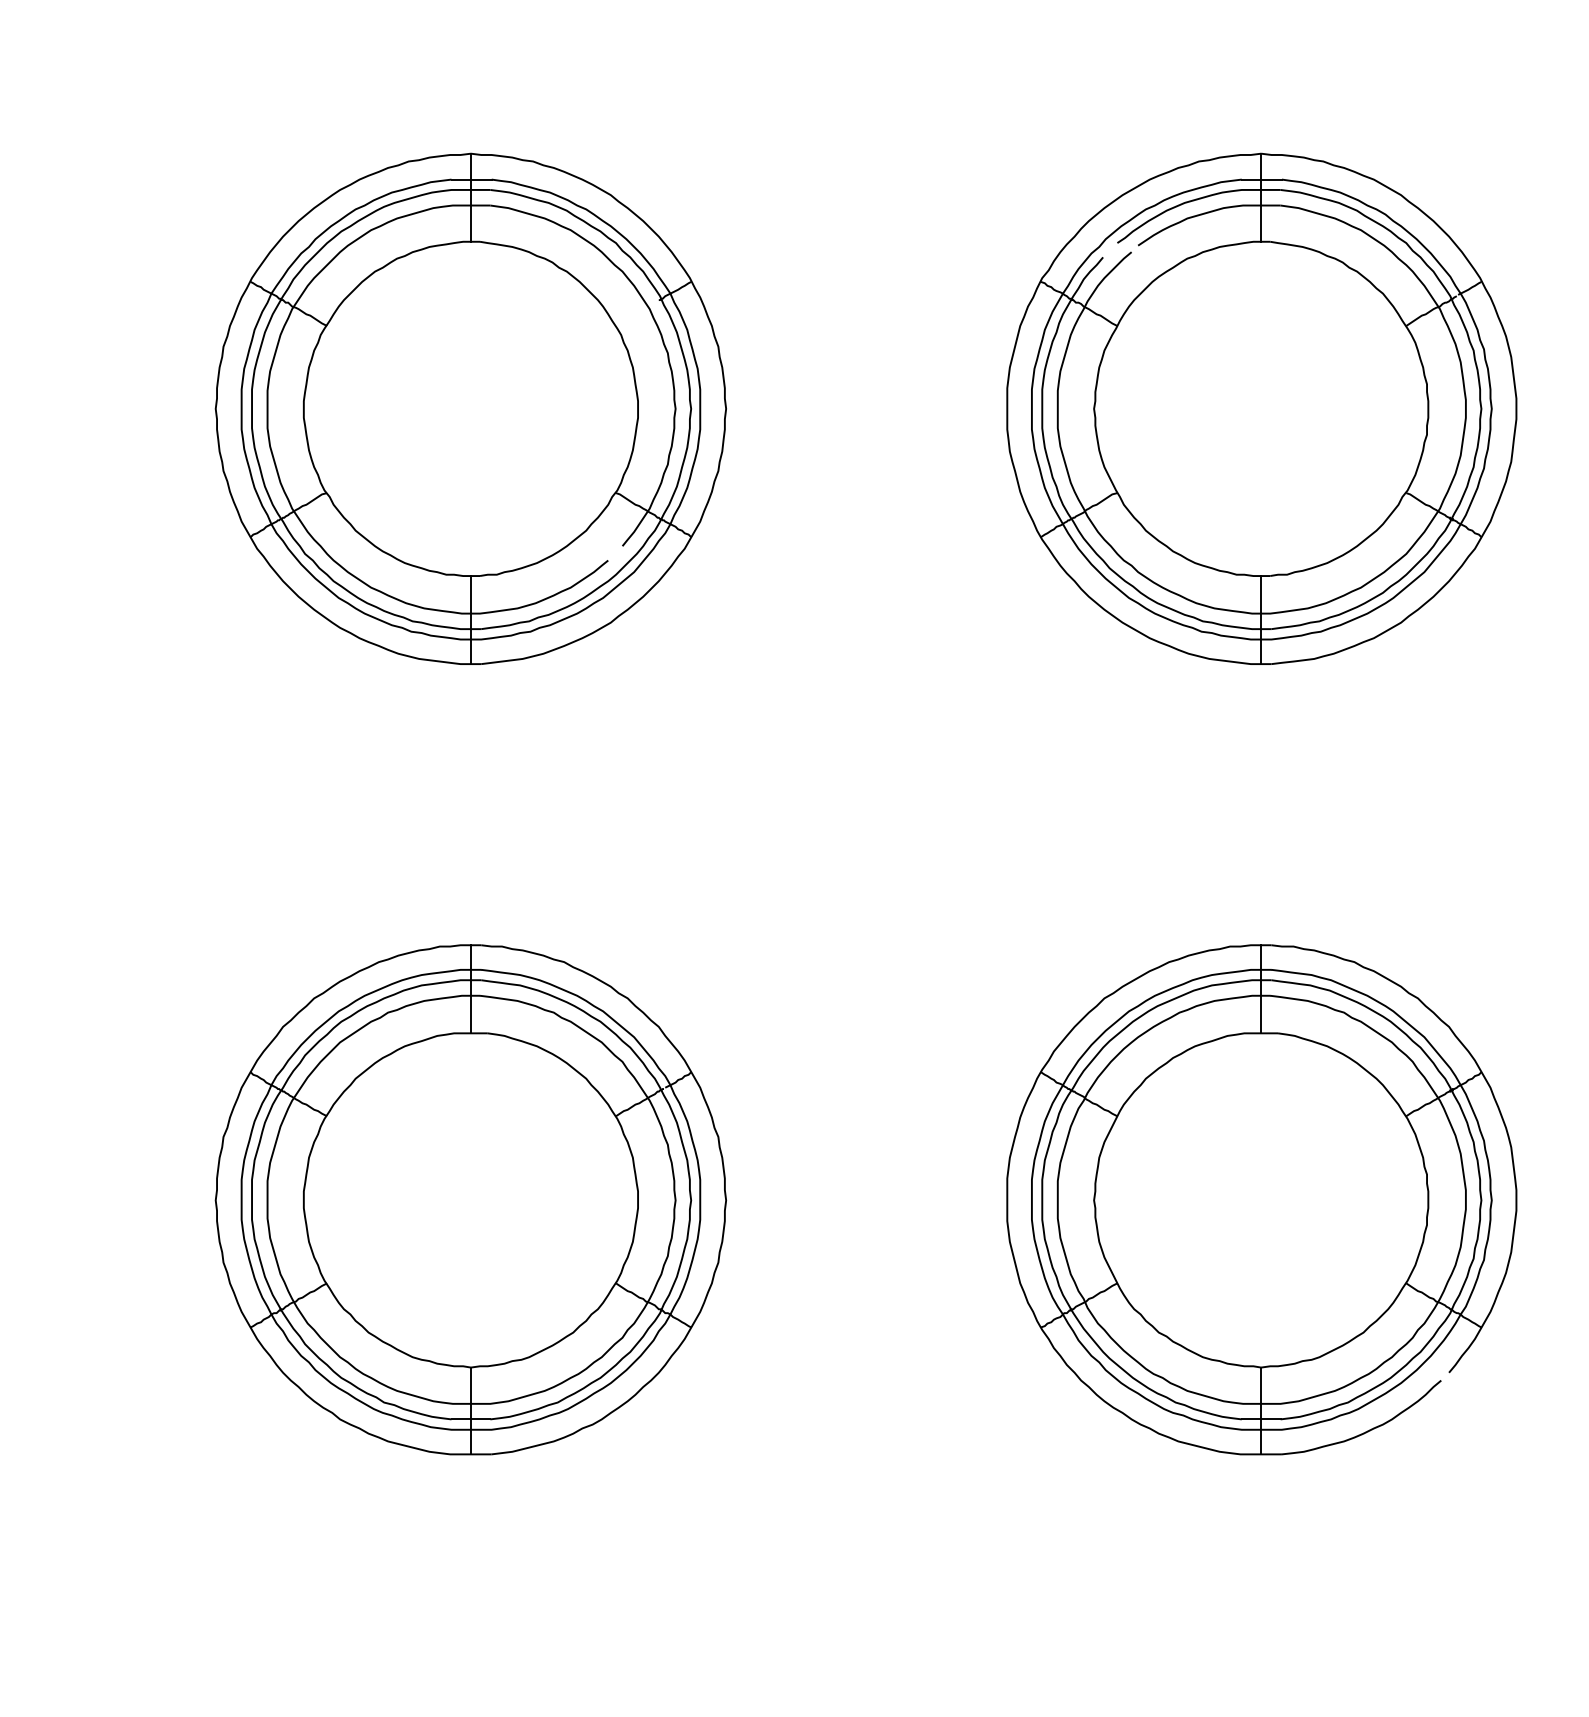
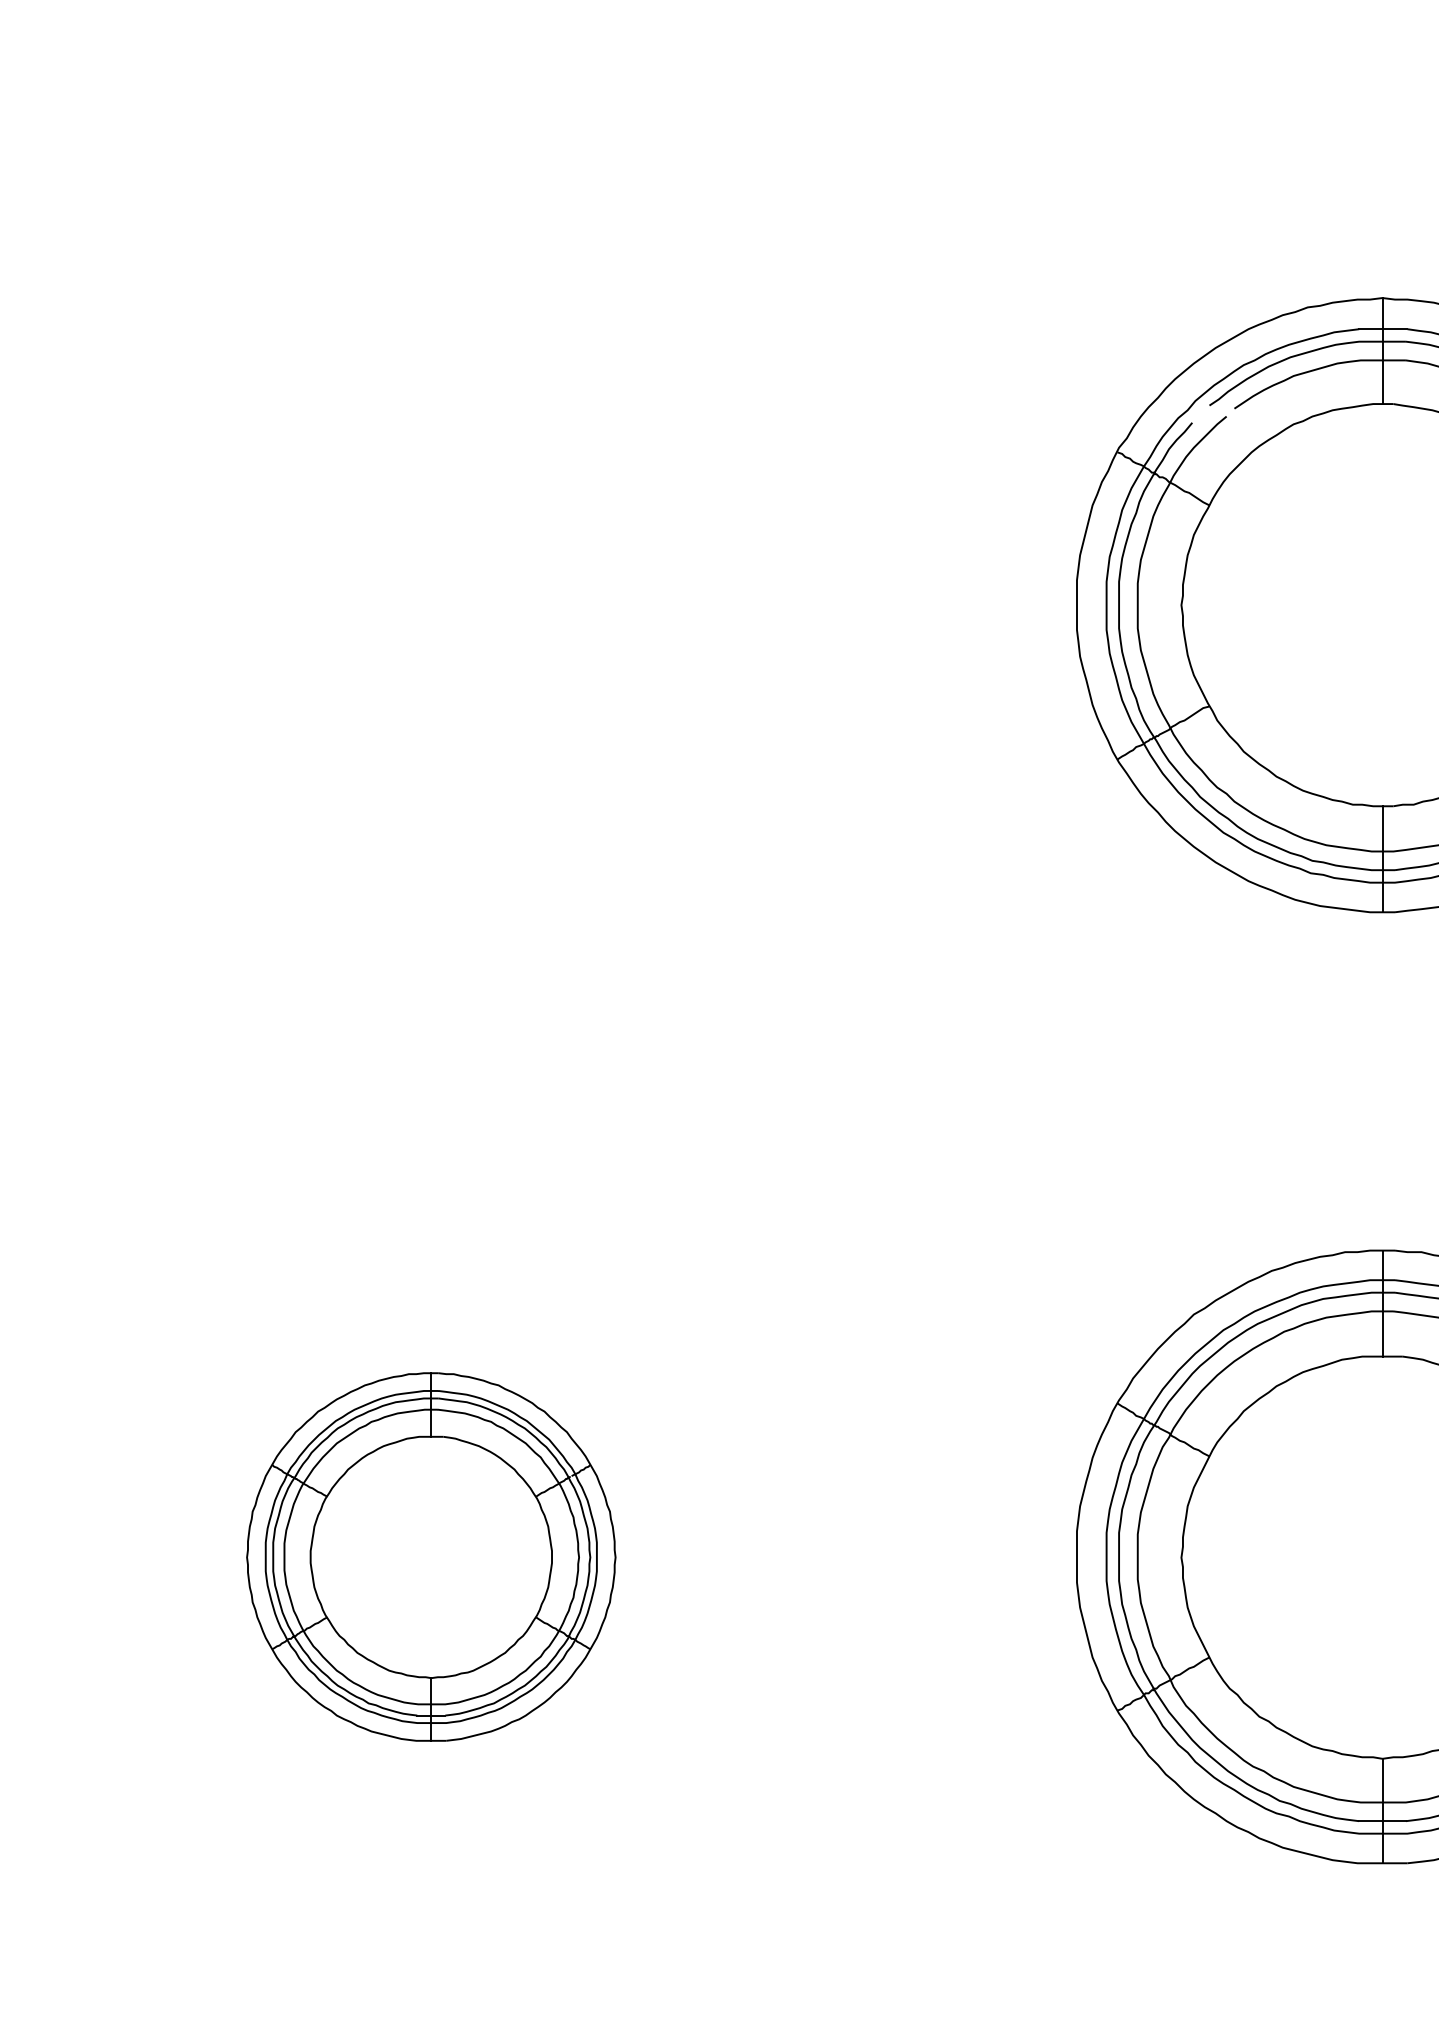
part: (470, 408) -> (431, 604), removed
part: (470, 1199) -> (431, 1556), size x0.6

